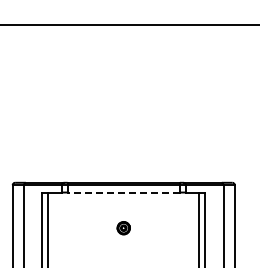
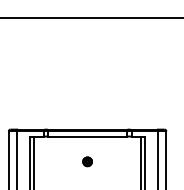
line: (123, 192) -> (87, 136), dashed -> solid

